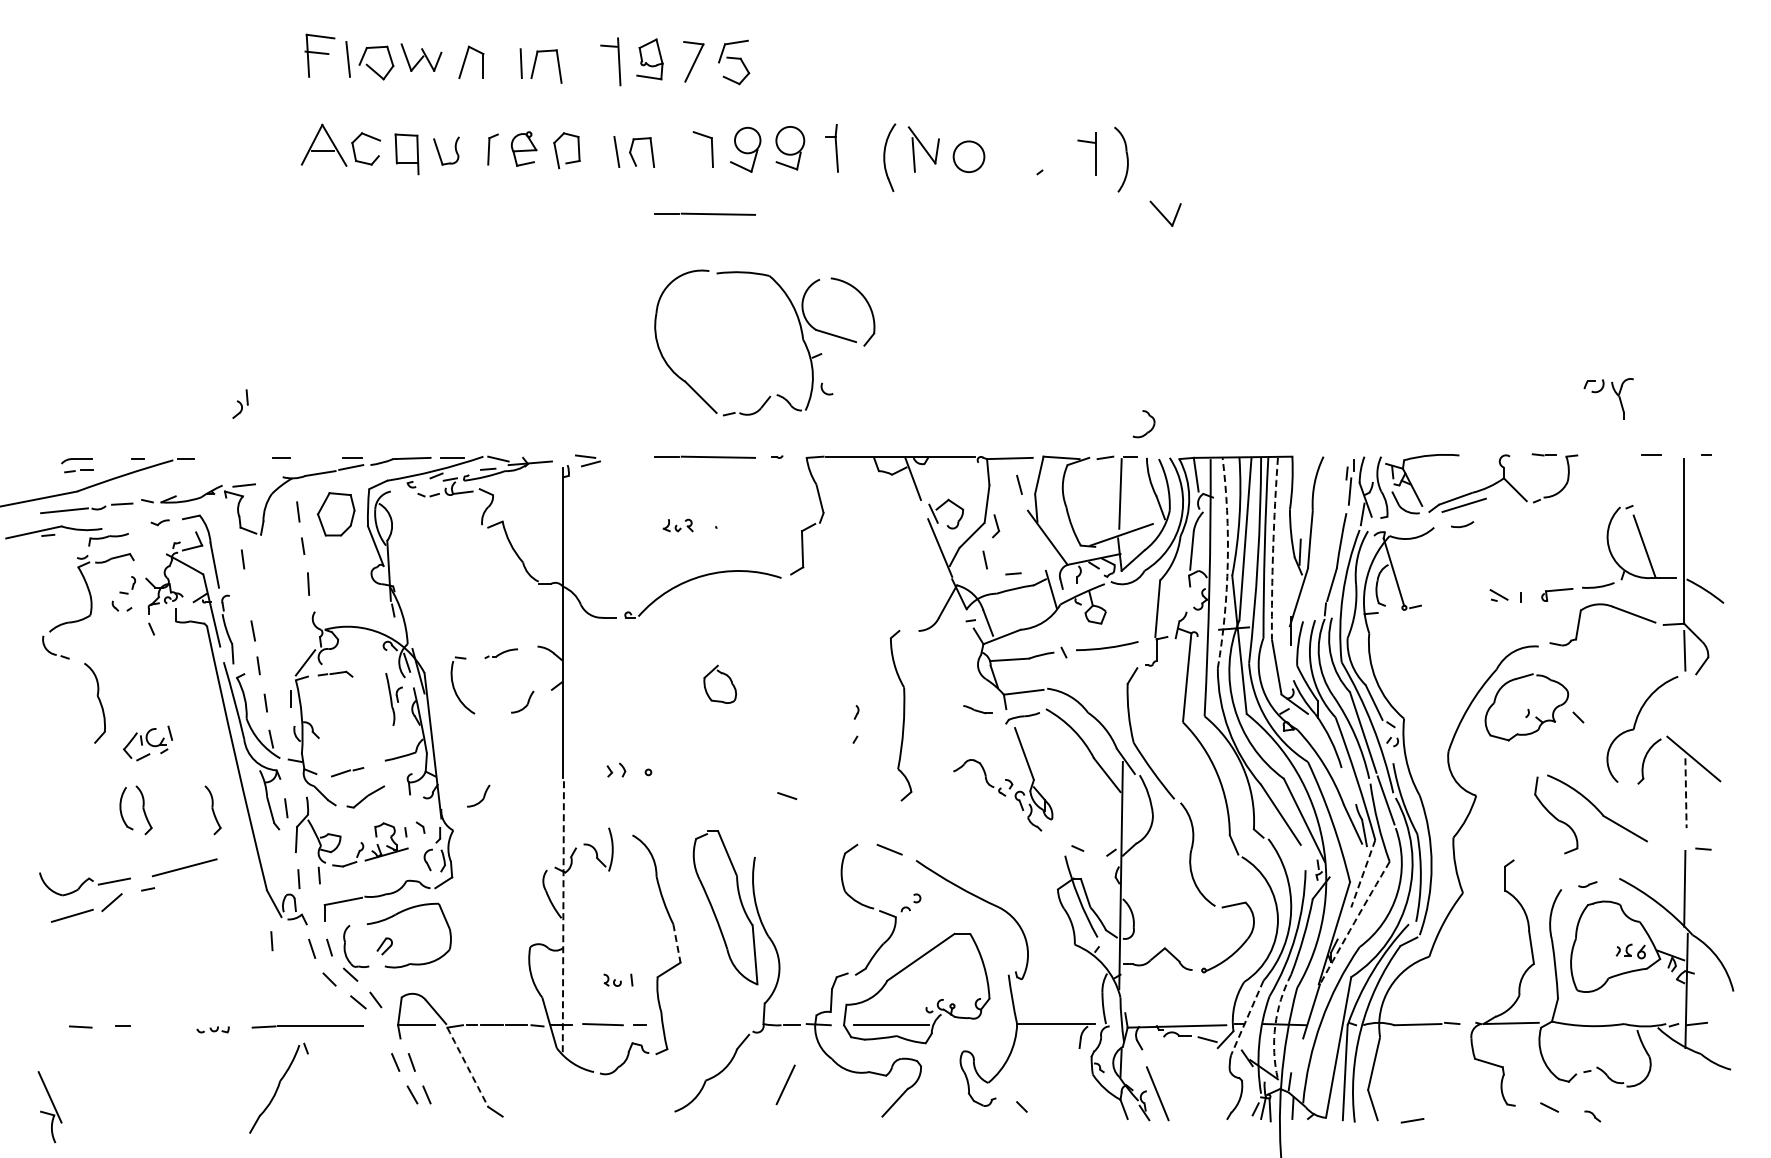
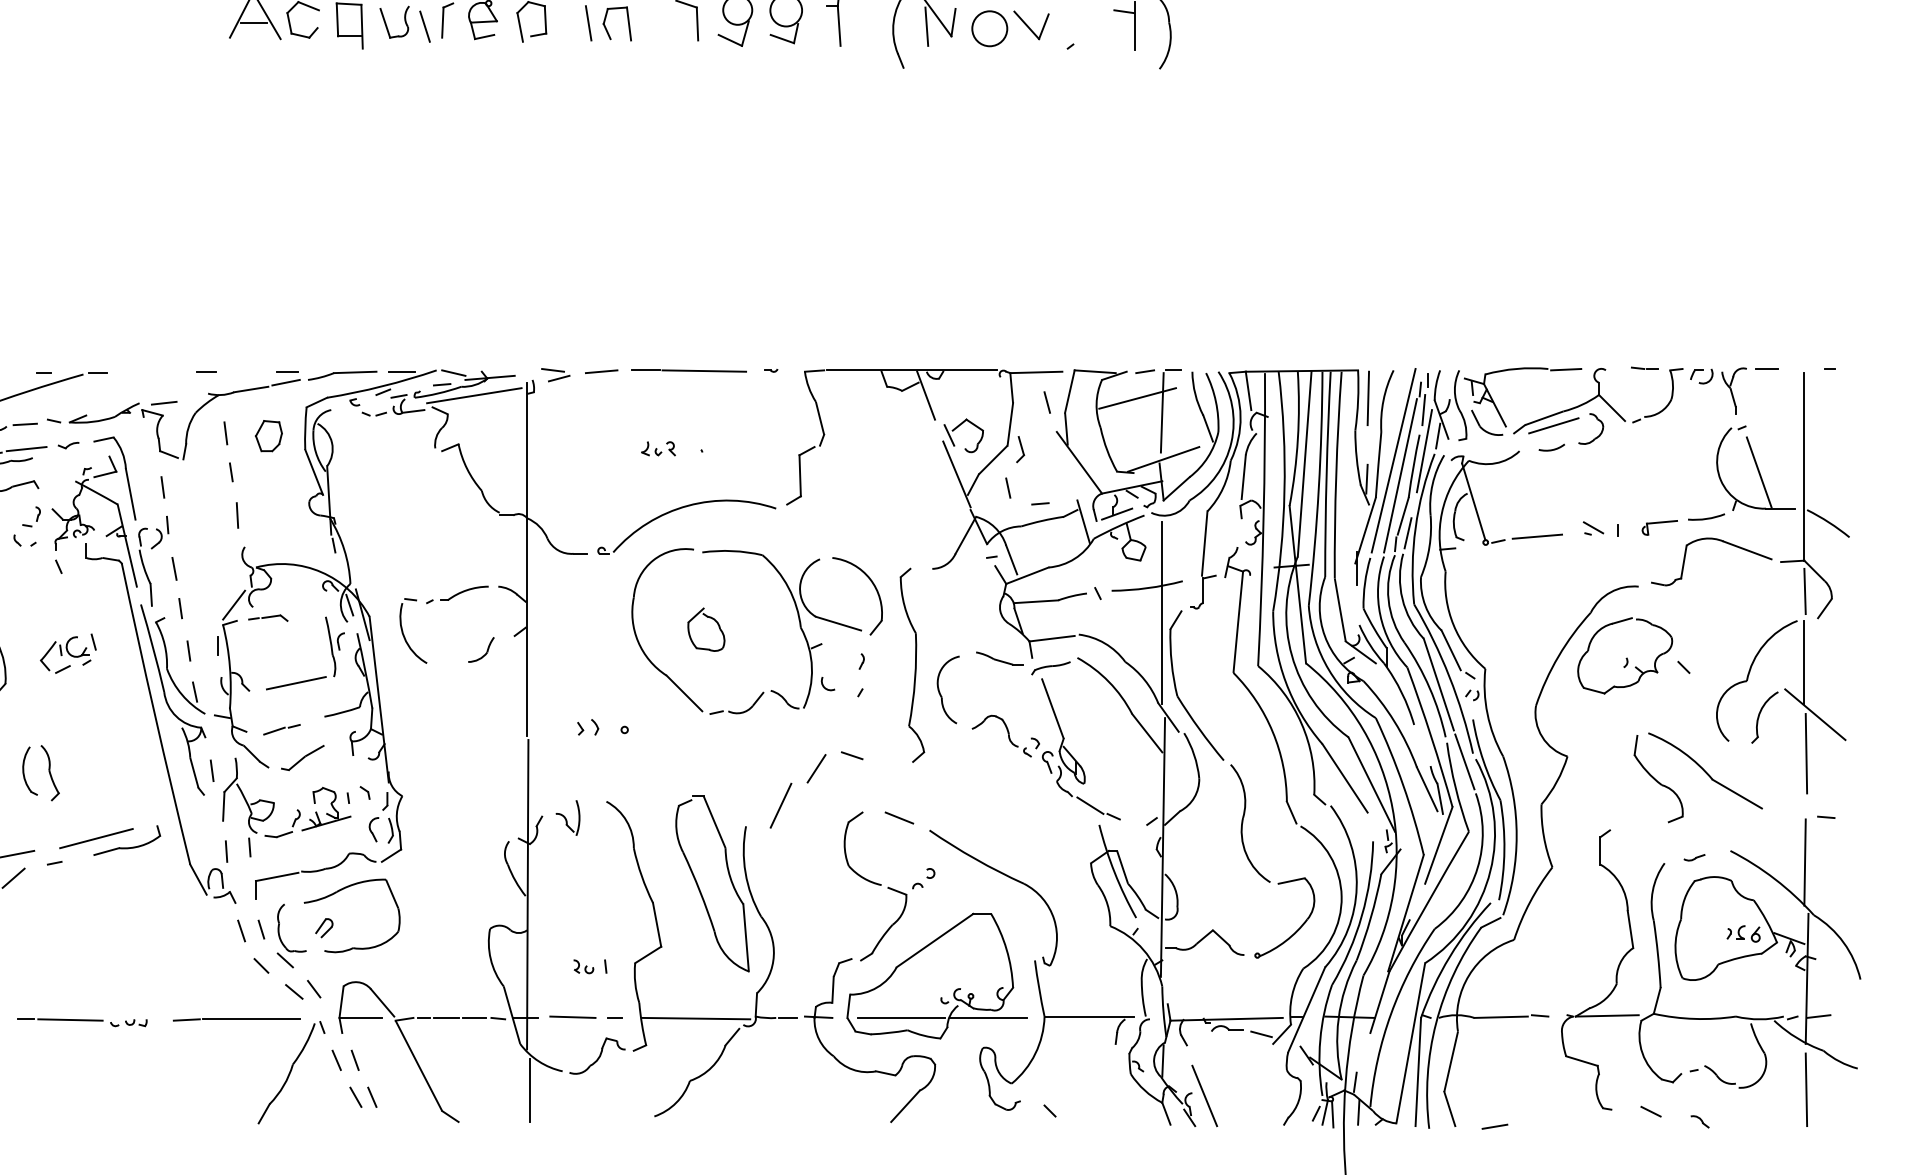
line: (473, 154) -> (425, 26), added
line: (704, 213) -> (688, 93), removed
part: (1165, 213) -> (1031, 25), moved
part: (801, 336) -> (798, 624), moved
part: (1614, 392) -> (1724, 383), moved
part: (240, 403) -> (159, 531), moved
part: (1147, 431) -> (1595, 437), moved
line: (1474, 455) -> (1565, 369), added
line: (628, 457) -> (601, 371), added
line: (516, 478) -> (474, 395), added
line: (1300, 480) -> (1367, 397), added
line: (1098, 481) -> (1137, 398), added
part: (335, 514) -> (268, 436), size x0.62
line: (123, 525) -> (26, 448), added
line: (1350, 527) -> (1424, 451), added
line: (1323, 535) -> (1393, 460), added
arc: (1273, 548) -> (1336, 474), dashed -> solid
line: (1329, 548) -> (1400, 474), added
arc: (1227, 563) -> (1284, 492), dashed -> solid
line: (1080, 582) -> (1116, 513), added
line: (1336, 599) -> (1408, 533), added
line: (1449, 602) -> (1537, 536), added
part: (501, 653) -> (457, 594), size x1.67
line: (1120, 669) -> (1162, 612), added
part: (977, 709) -> (999, 658), size x1.43
line: (1684, 712) -> (1804, 661), added
line: (360, 730) -> (296, 682), added
part: (926, 740) -> (941, 693), added
part: (148, 743) -> (68, 653), moved
line: (1686, 793) -> (1806, 753), dashed -> solid
part: (478, 795) -> (431, 756), removed
line: (787, 796) -> (852, 756), moved
line: (816, 806) -> (816, 768), added
part: (212, 810) -> (128, 773), removed
line: (1056, 838) -> (1089, 805), added
part: (598, 849) -> (567, 817), size x0.71
part: (211, 869) -> (126, 840), added
line: (1363, 873) -> (1439, 845), dashed -> solid
line: (563, 917) -> (527, 895), dashed -> solid
arc: (1354, 922) -> (1428, 900), dashed -> solid
line: (271, 941) -> (195, 922), removed
line: (676, 943) -> (656, 924), dashed -> solid
line: (1247, 1018) -> (1306, 1010), dashed -> solid
line: (710, 1025) -> (695, 1018), added
line: (967, 1025) -> (988, 1018), added
arc: (1275, 1025) -> (1338, 1018), dashed -> solid
line: (161, 1026) -> (70, 1019), added
arc: (467, 1067) -> (418, 1066), dashed -> solid
line: (785, 1084) -> (780, 805), moved
part: (278, 1087) -> (290, 1071), moved
line: (565, 1088) -> (530, 1090), added
line: (1685, 1088) -> (1805, 1090), added

